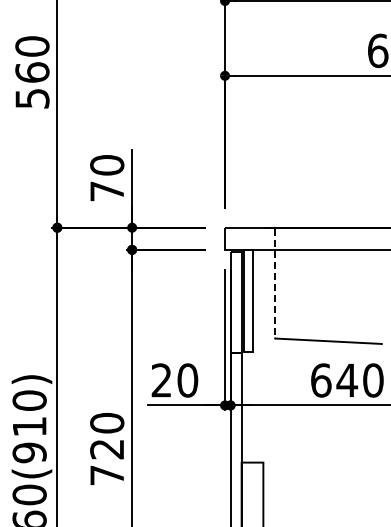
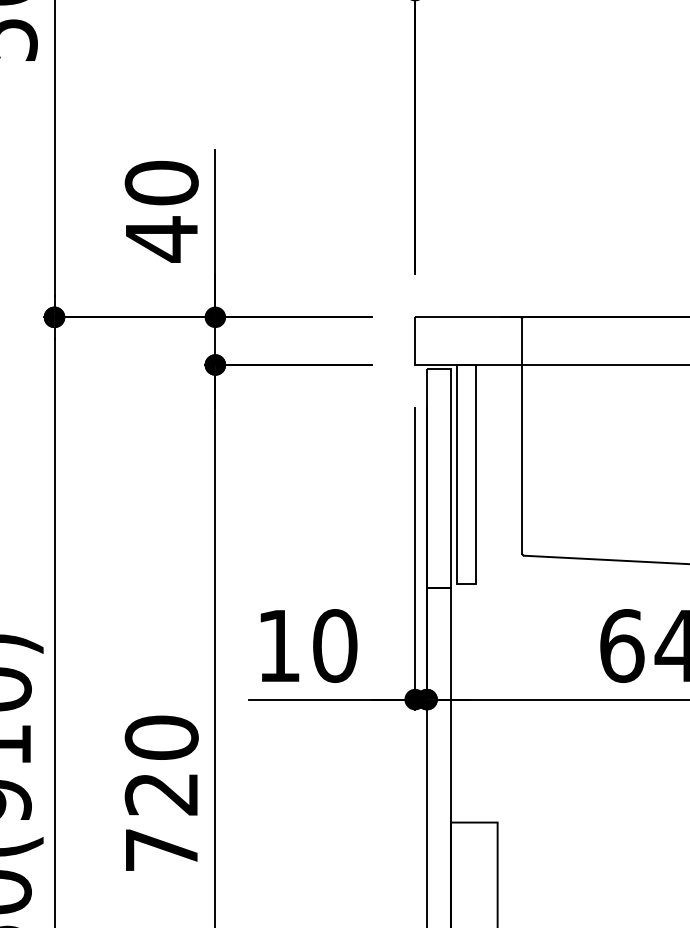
text: (106, 191) -> (160, 239), 70 -> 40
line: (274, 283) -> (521, 437), dashed -> solid
text: (161, 380) -> (278, 645), 20 -> 10

